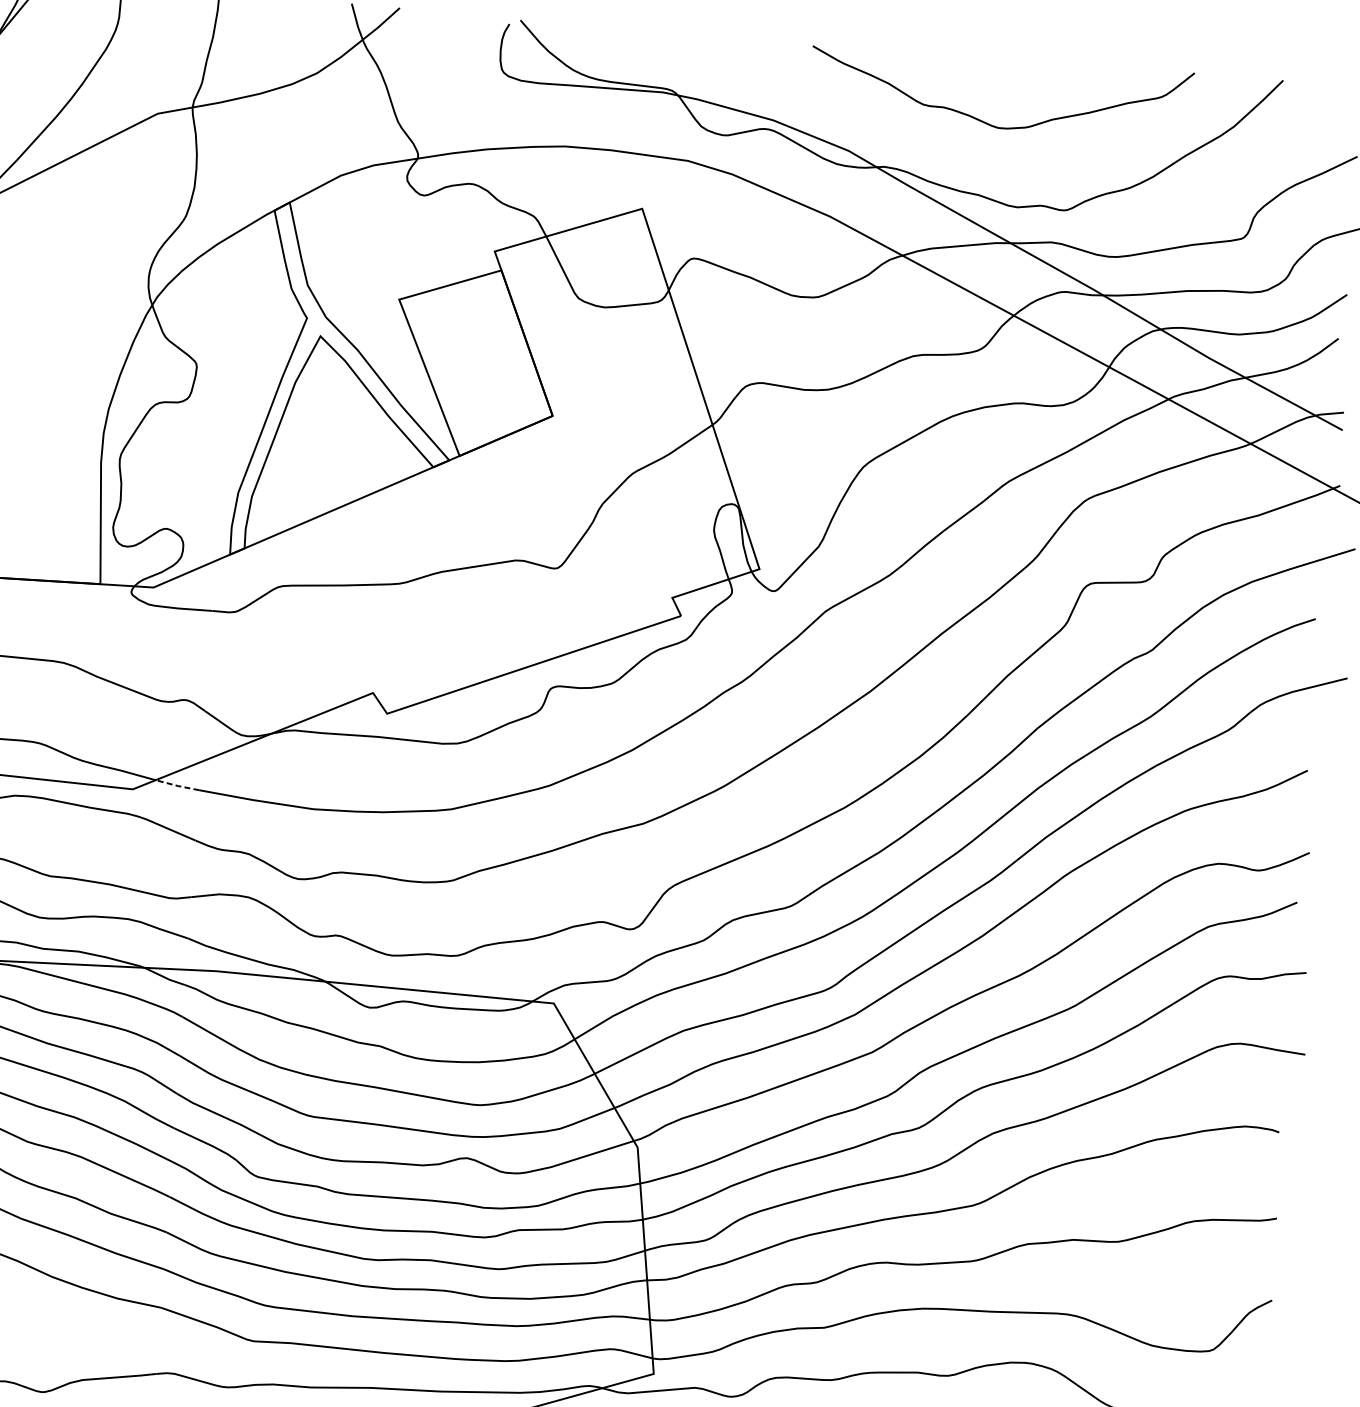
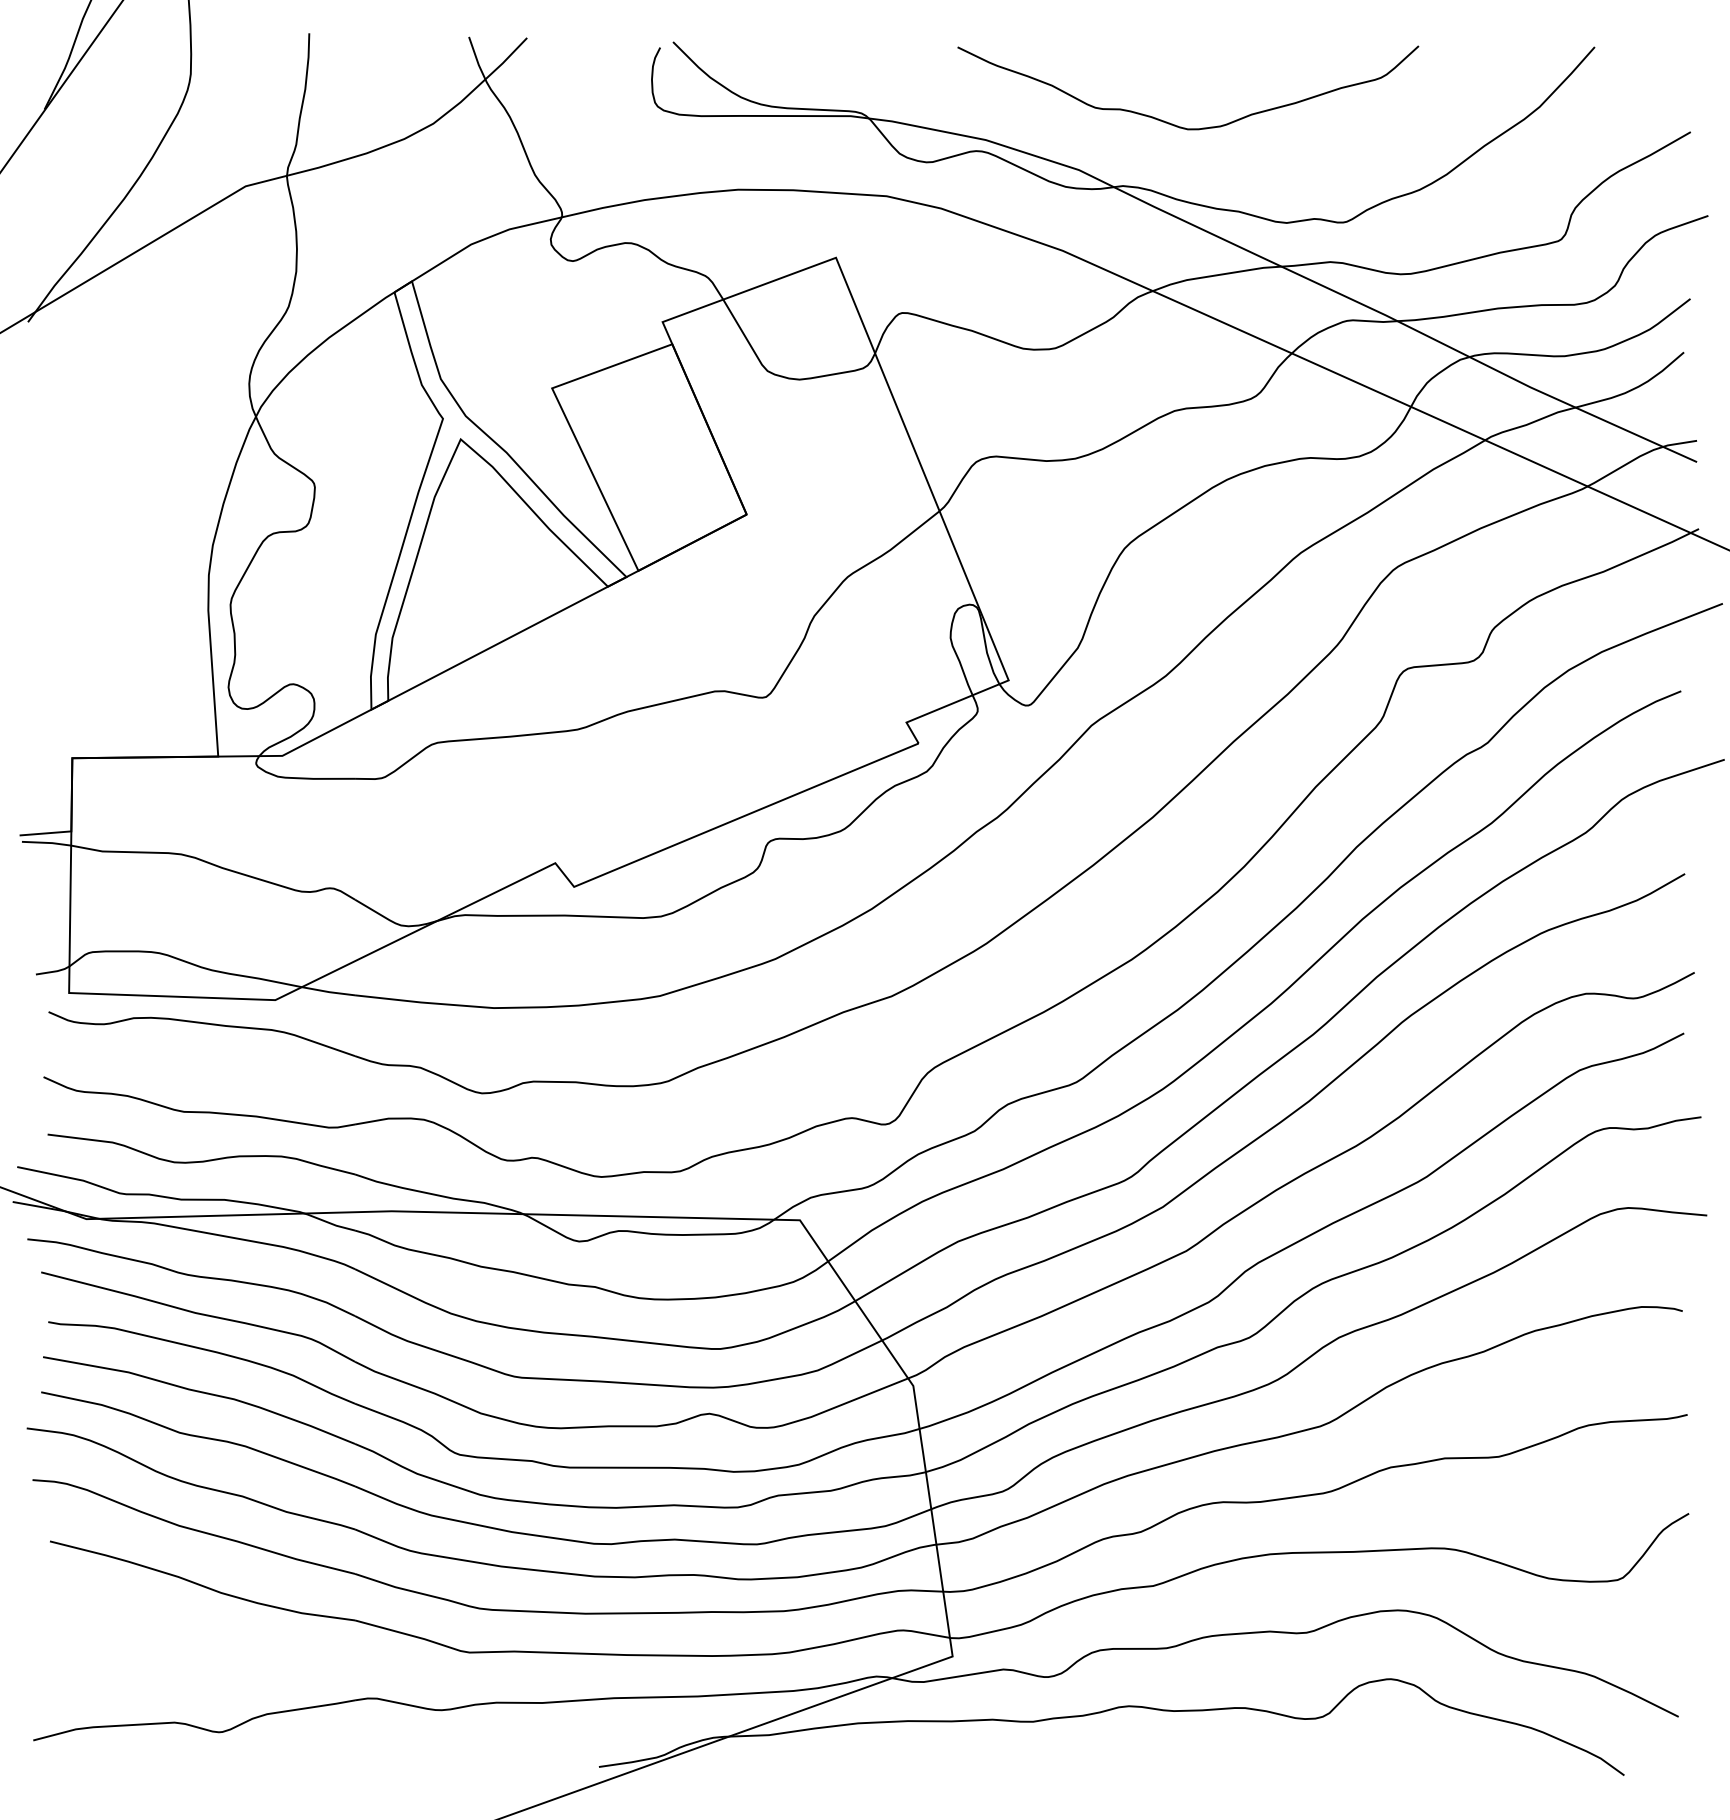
curve: (988, 123) -> (1175, 124), moved
line: (177, 786) -> (328, 992), dashed -> solid

